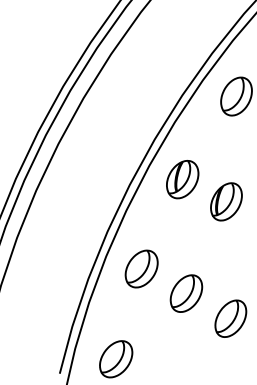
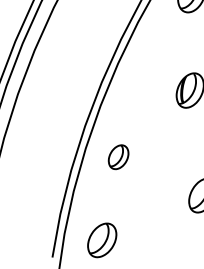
part: (182, 179) -> (148, 73), removed
part: (141, 268) -> (118, 156), size x0.7
part: (186, 293) -> (160, 176), removed

